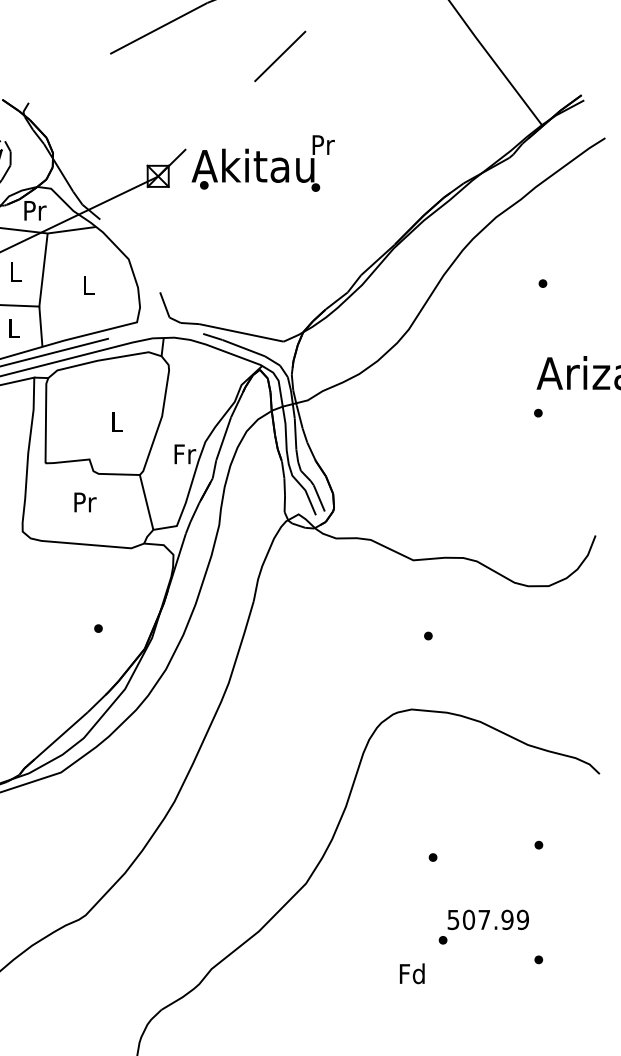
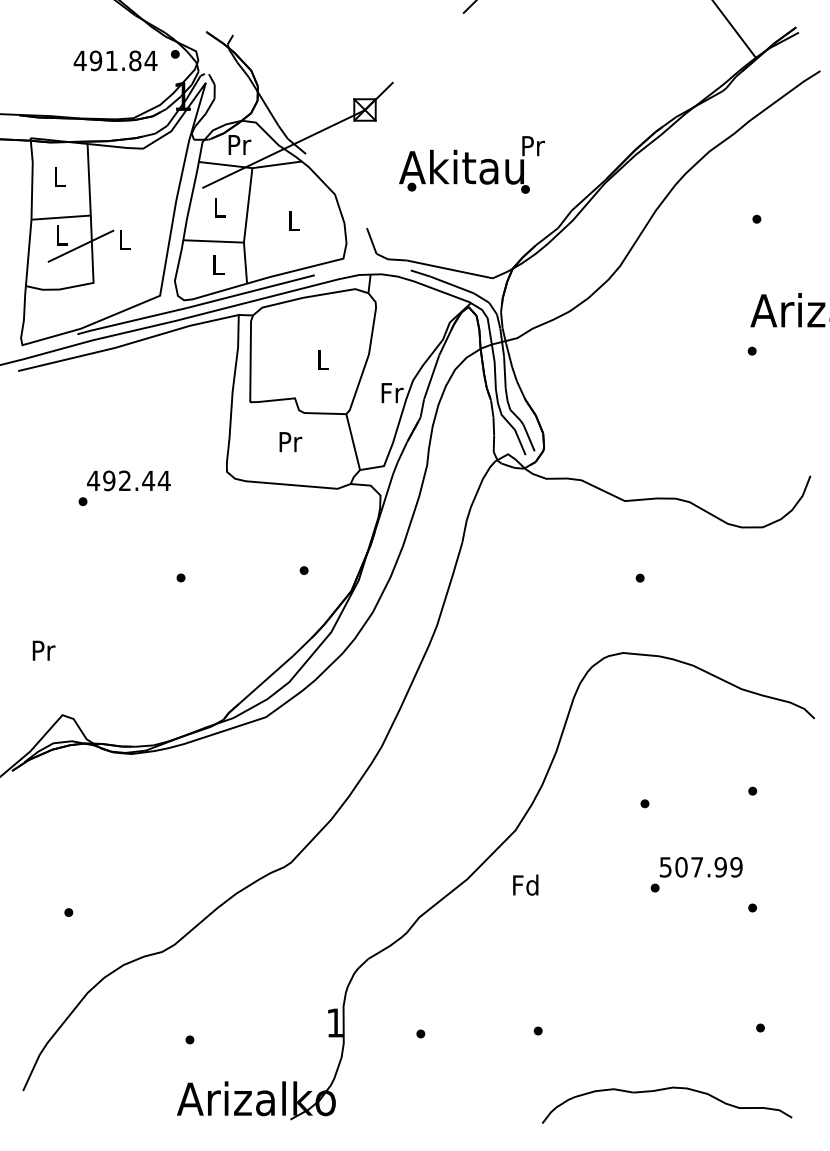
text: (262, 163) -> (471, 164), moved
text: (412, 973) -> (525, 884), moved

